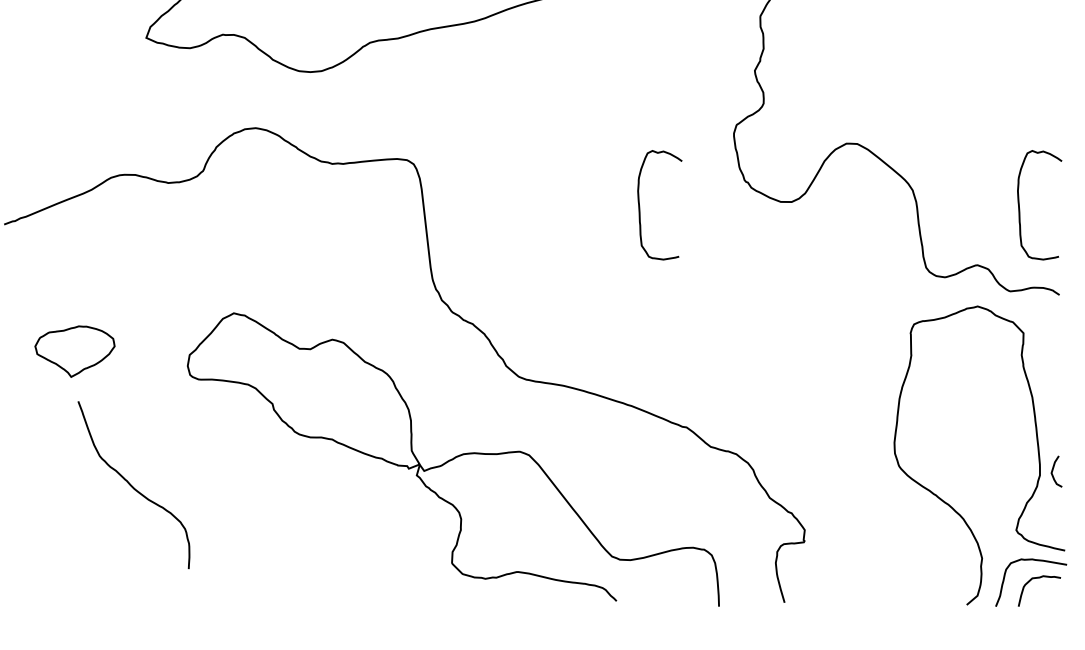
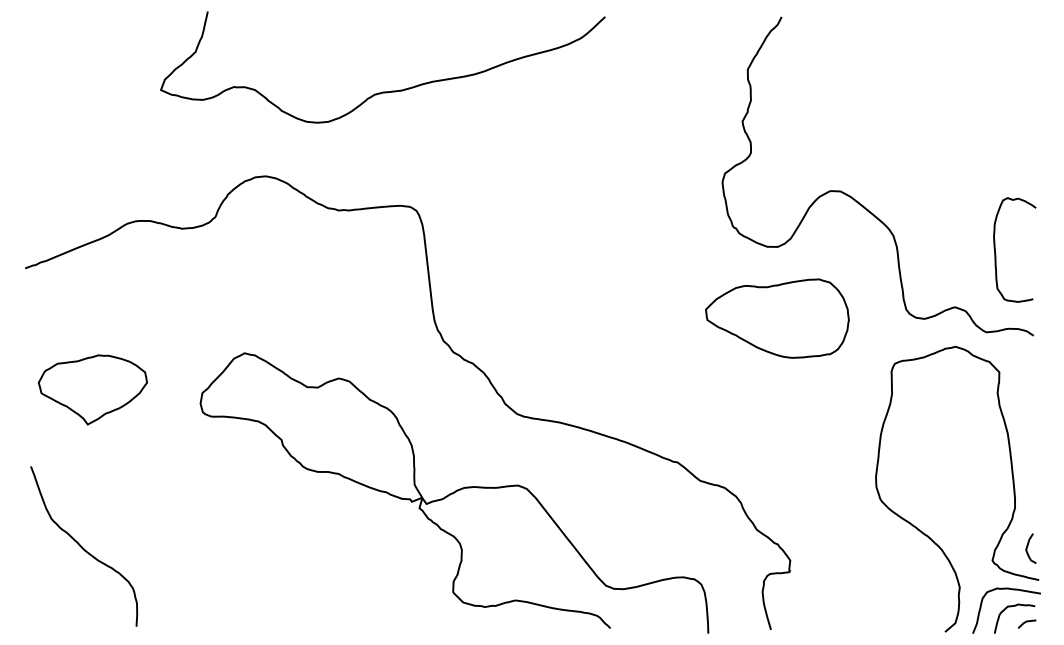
curve: (640, 208) -> (633, 253), removed
part: (791, 276) -> (777, 318), added
part: (74, 351) -> (92, 389), size x1.43
curve: (1054, 469) -> (1028, 546), moved
curve: (133, 486) -> (83, 547), moved
line: (1051, 594) -> (1026, 622), added

